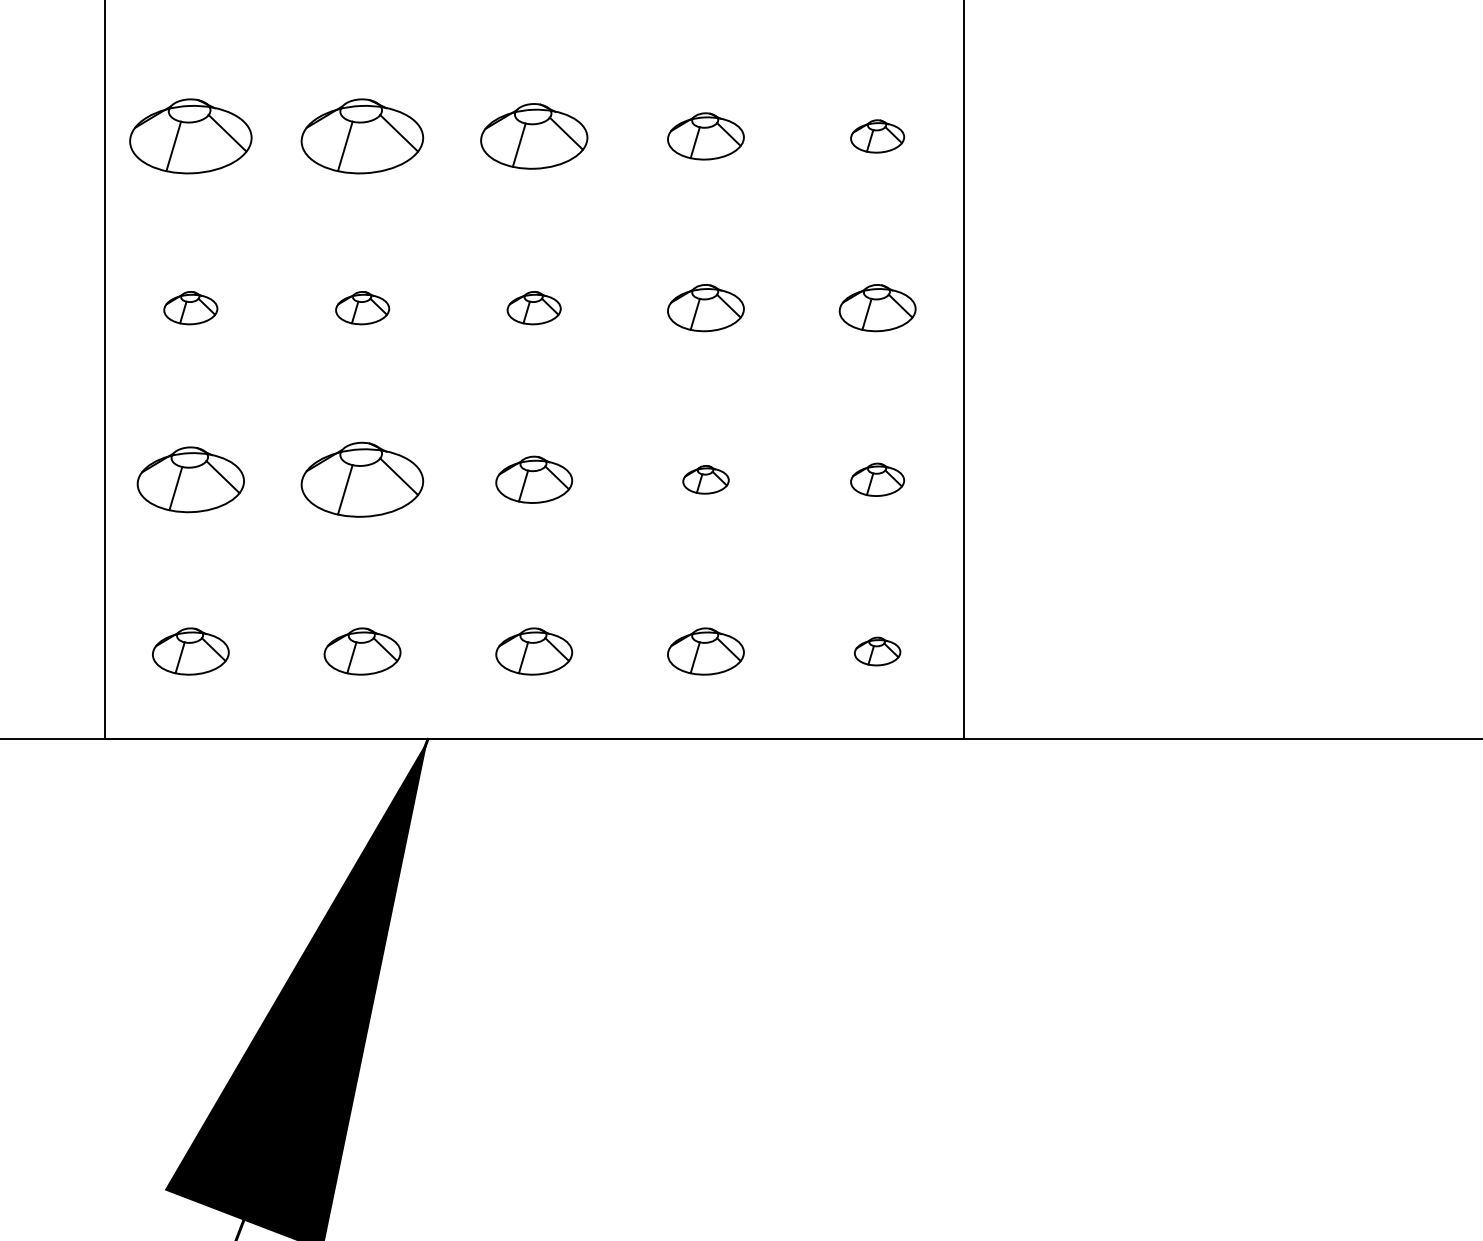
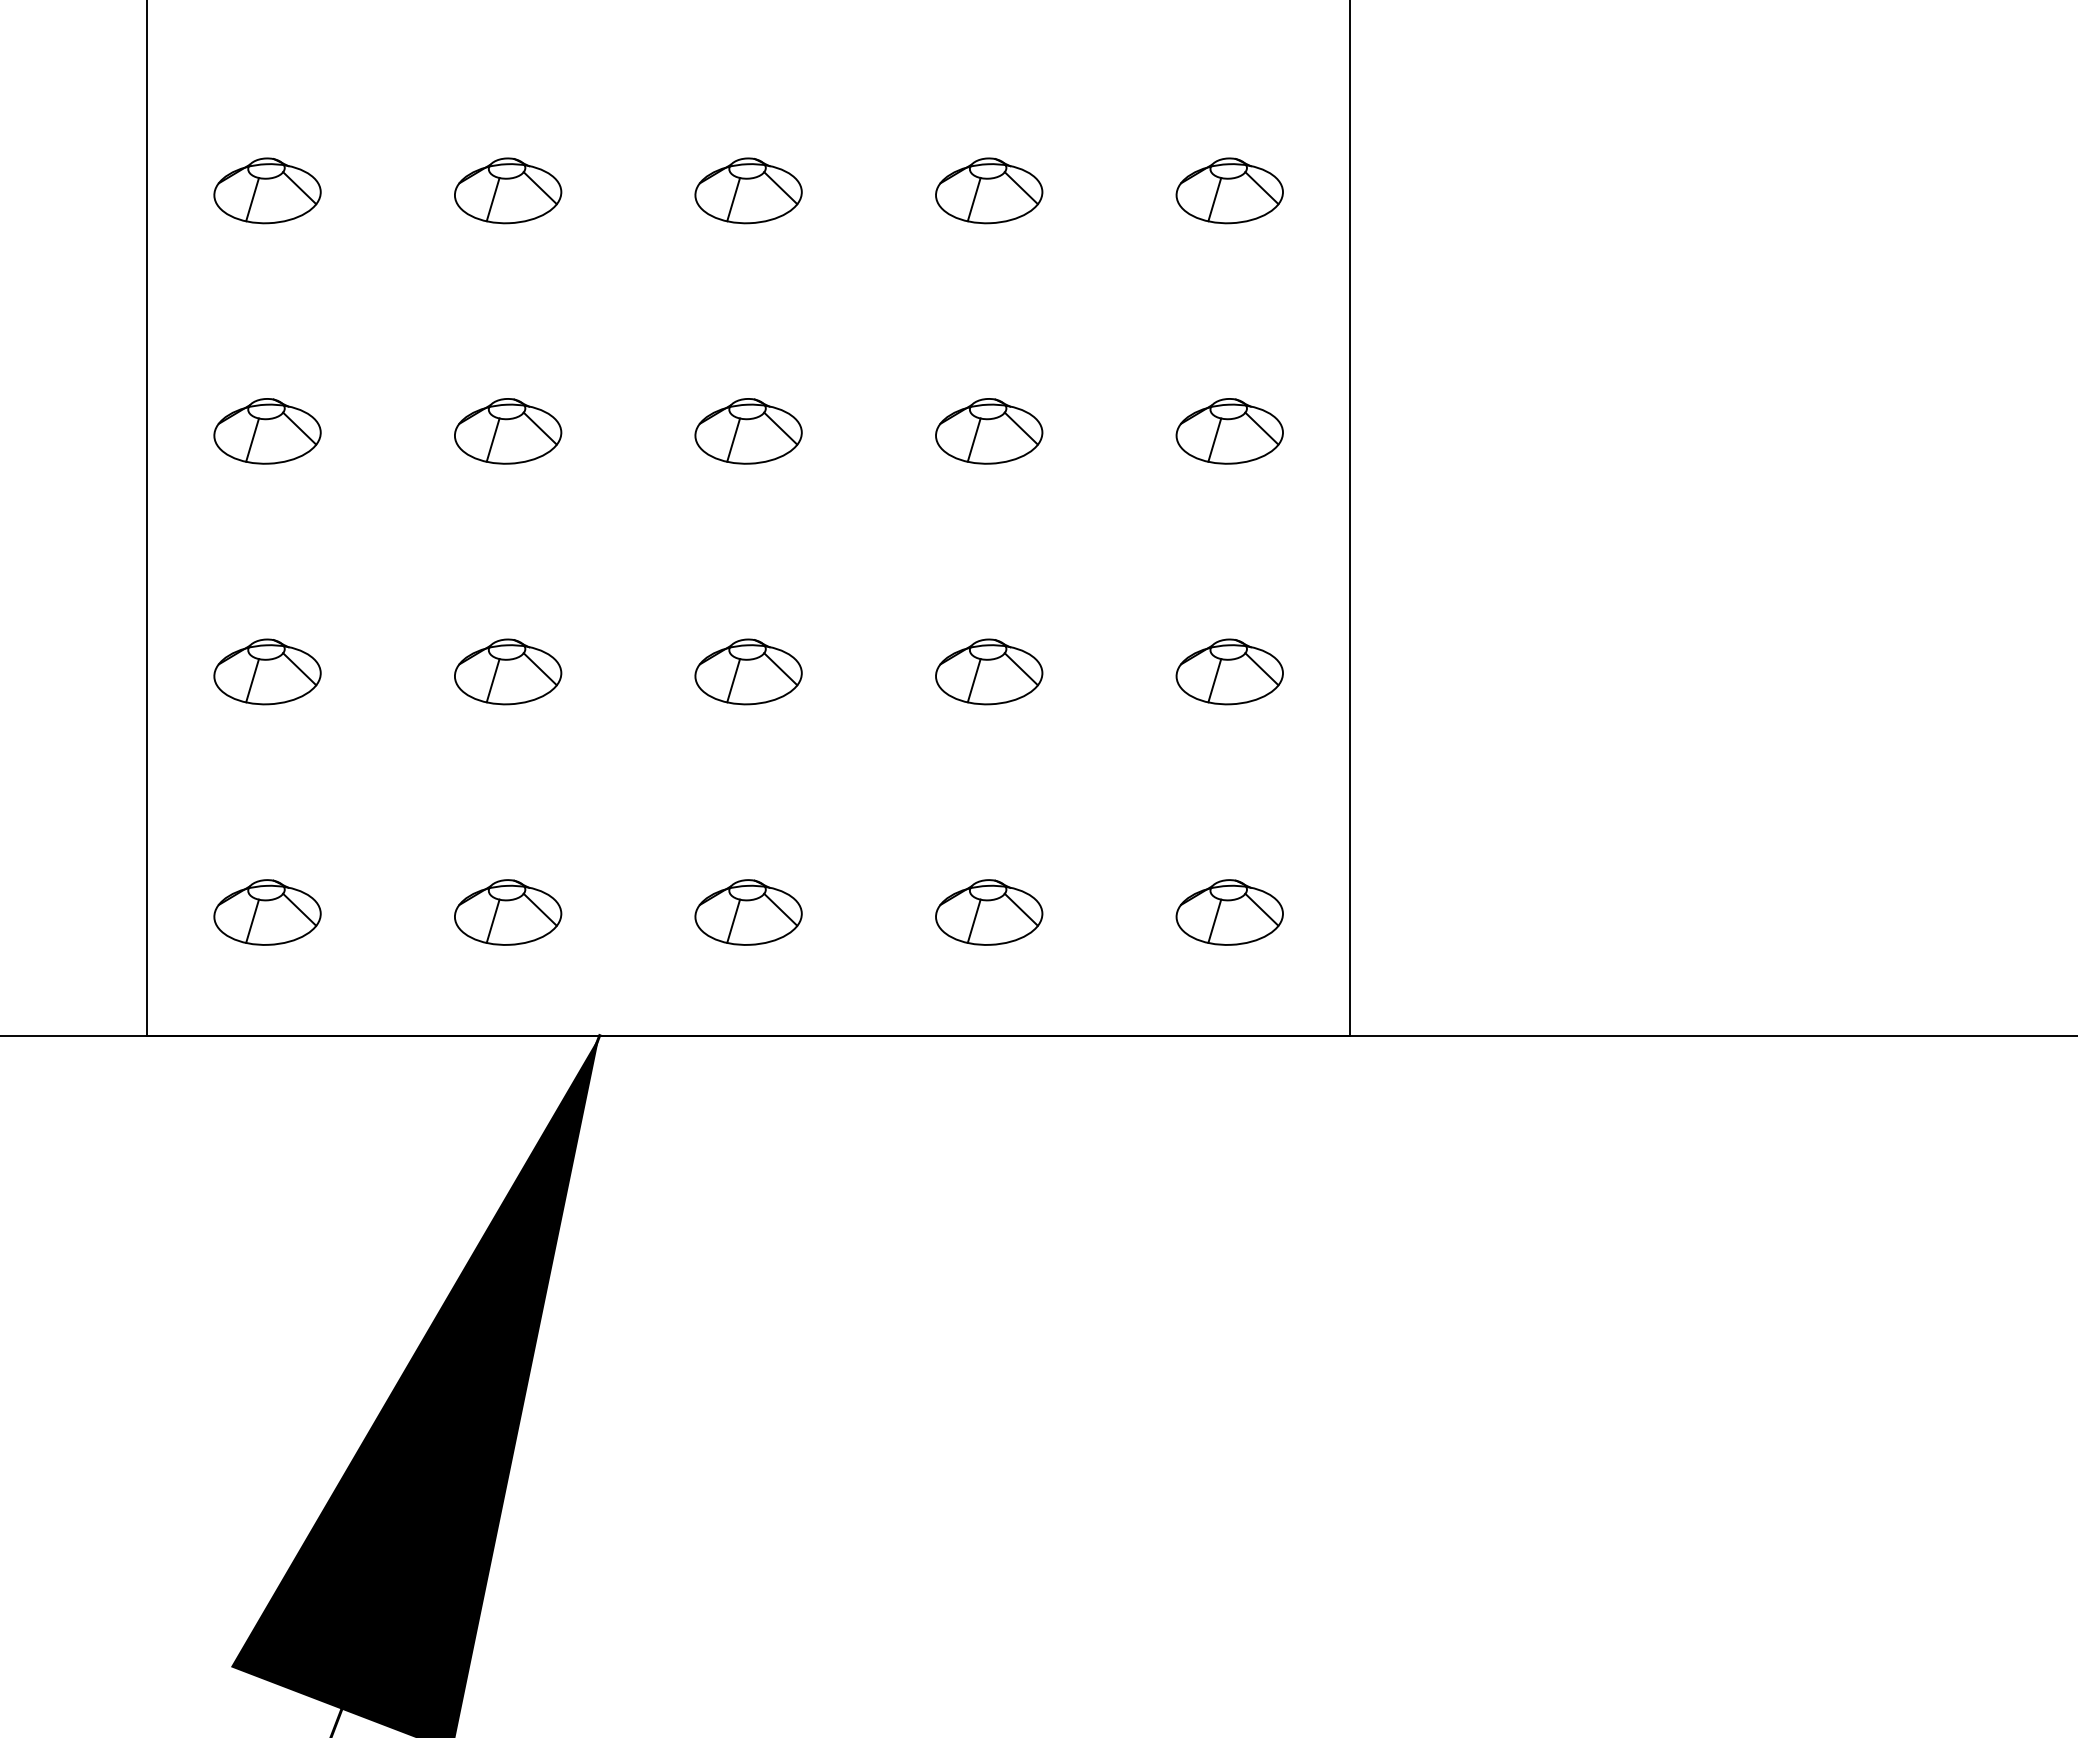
part: (190, 136) -> (267, 190), size x0.62
part: (362, 136) -> (508, 190), size x0.62
part: (534, 136) -> (748, 190), size x0.71
part: (877, 136) -> (1229, 190), size x1.43
part: (190, 308) -> (267, 431), size x1.43
part: (362, 308) -> (508, 431), size x1.43
part: (534, 308) -> (748, 431), size x1.43
part: (190, 479) -> (267, 671), size x0.71
part: (362, 479) -> (508, 671), size x0.62
part: (706, 479) -> (989, 671), size x1.67
part: (877, 479) -> (1229, 671), size x1.43
part: (877, 651) -> (1229, 912), size x1.67

